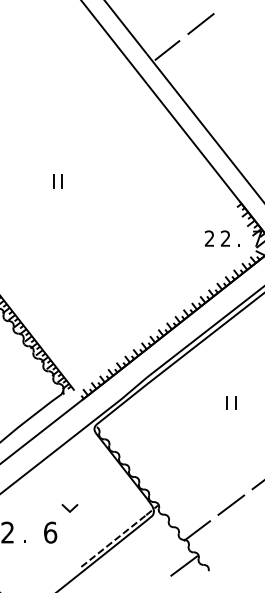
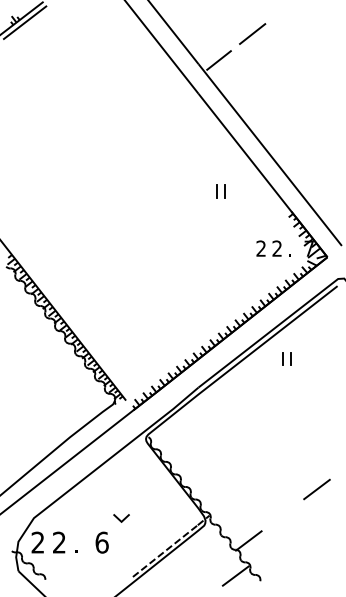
part: (57, 181) -> (220, 191), moved
part: (230, 402) -> (286, 358), moved
line: (230, 504) -> (282, 514), removed

